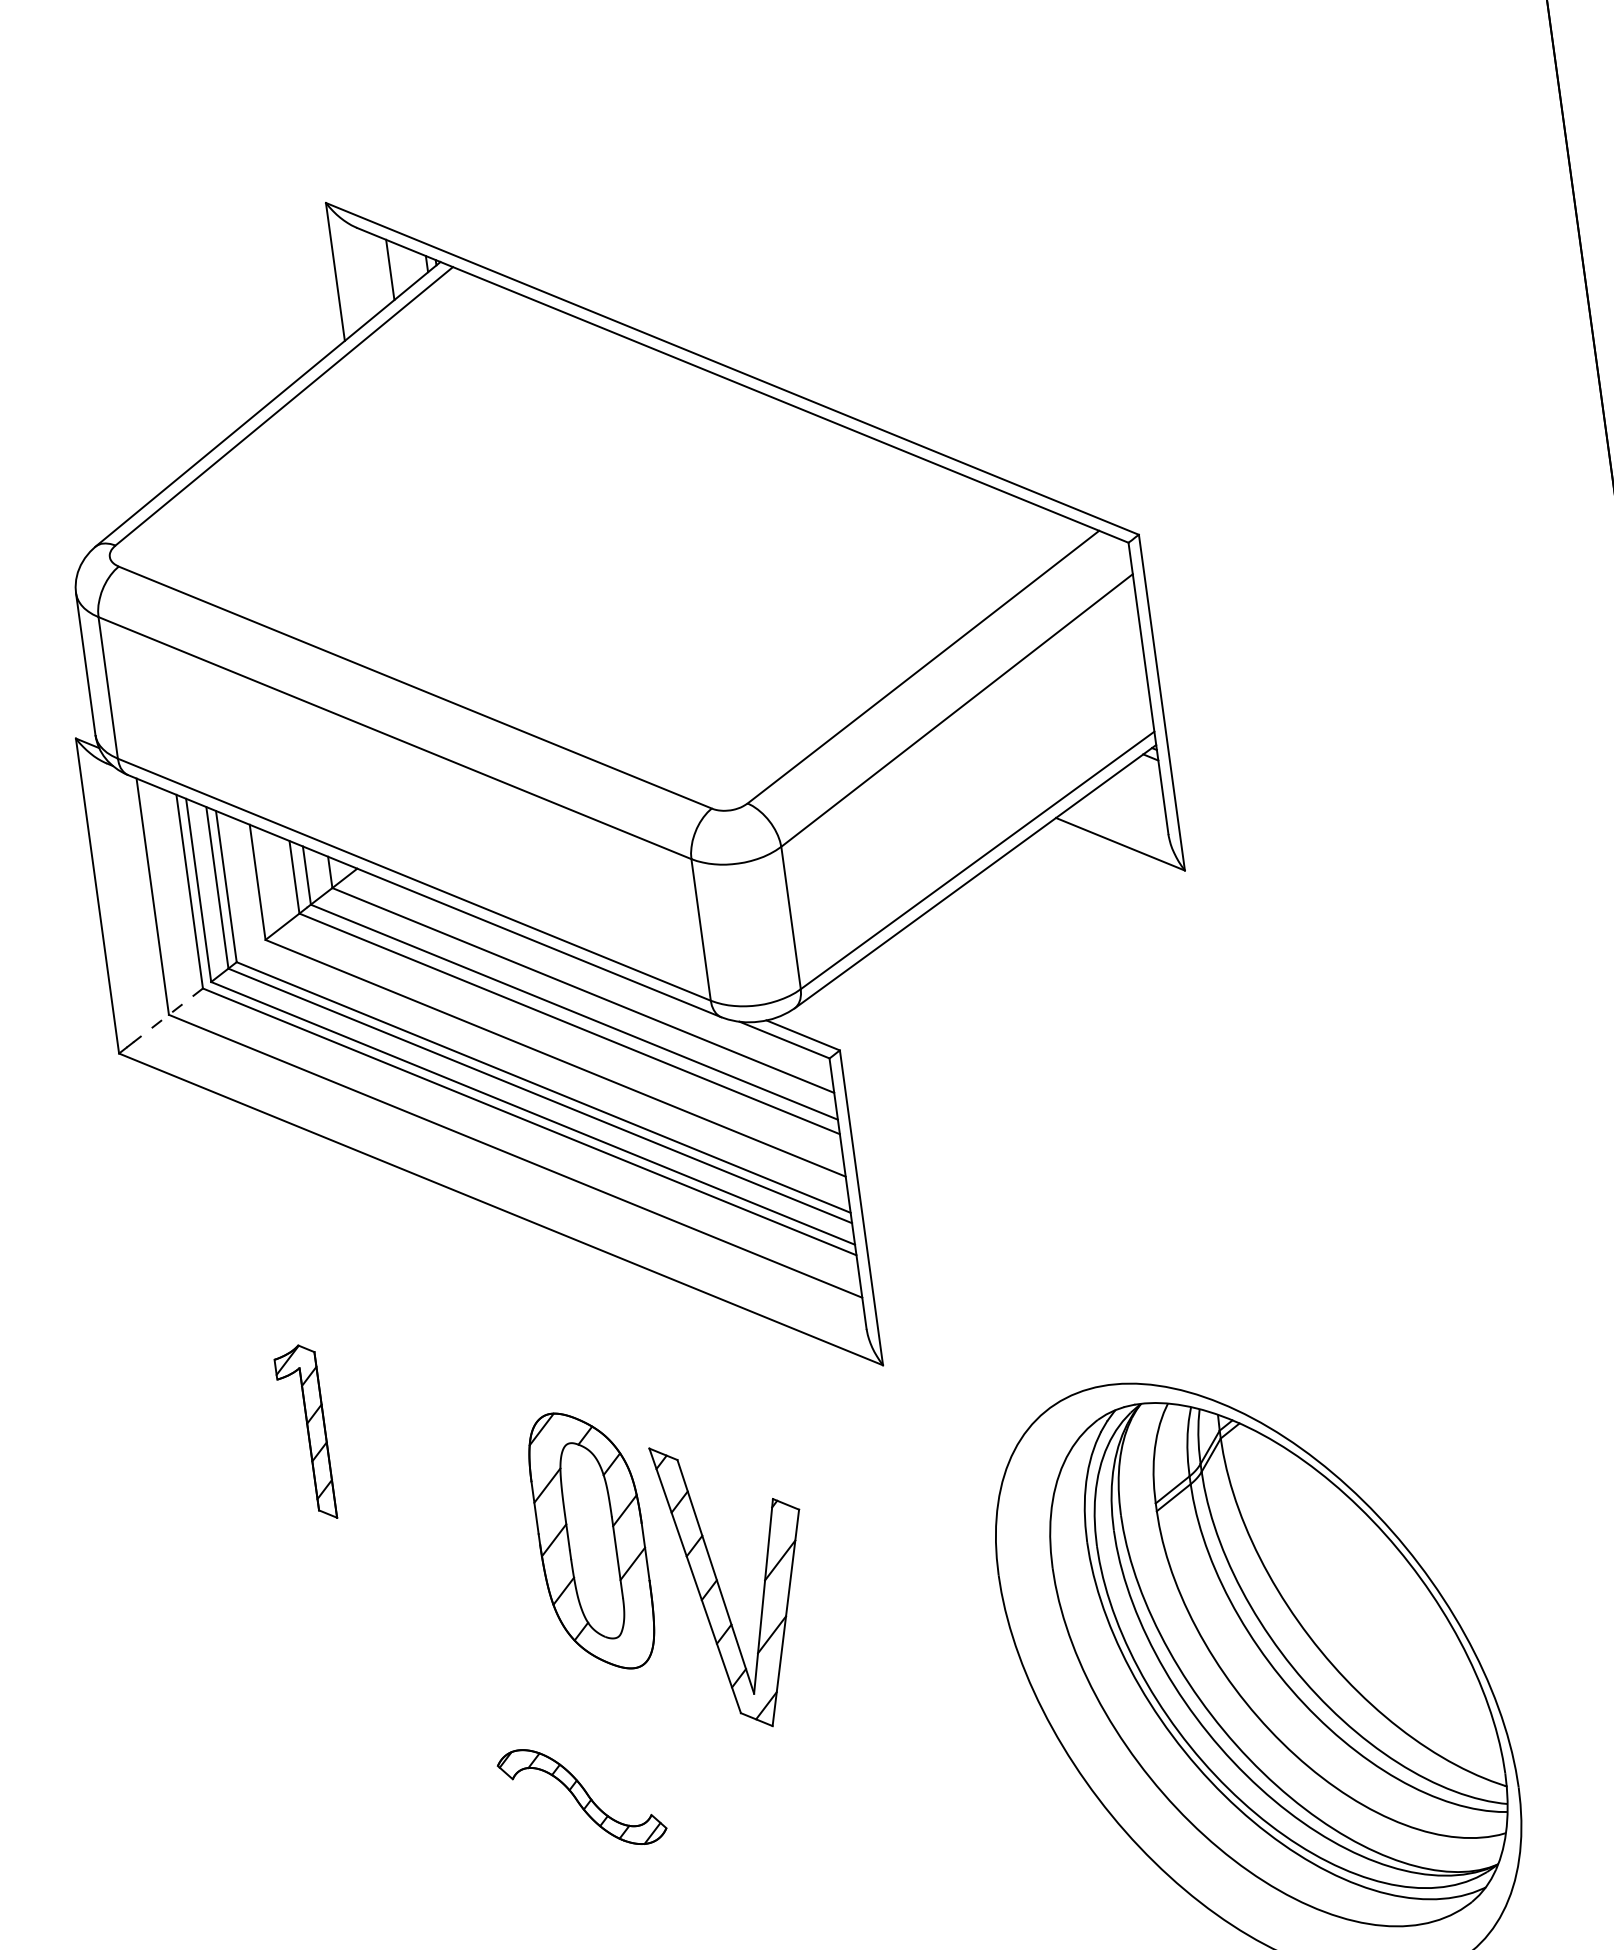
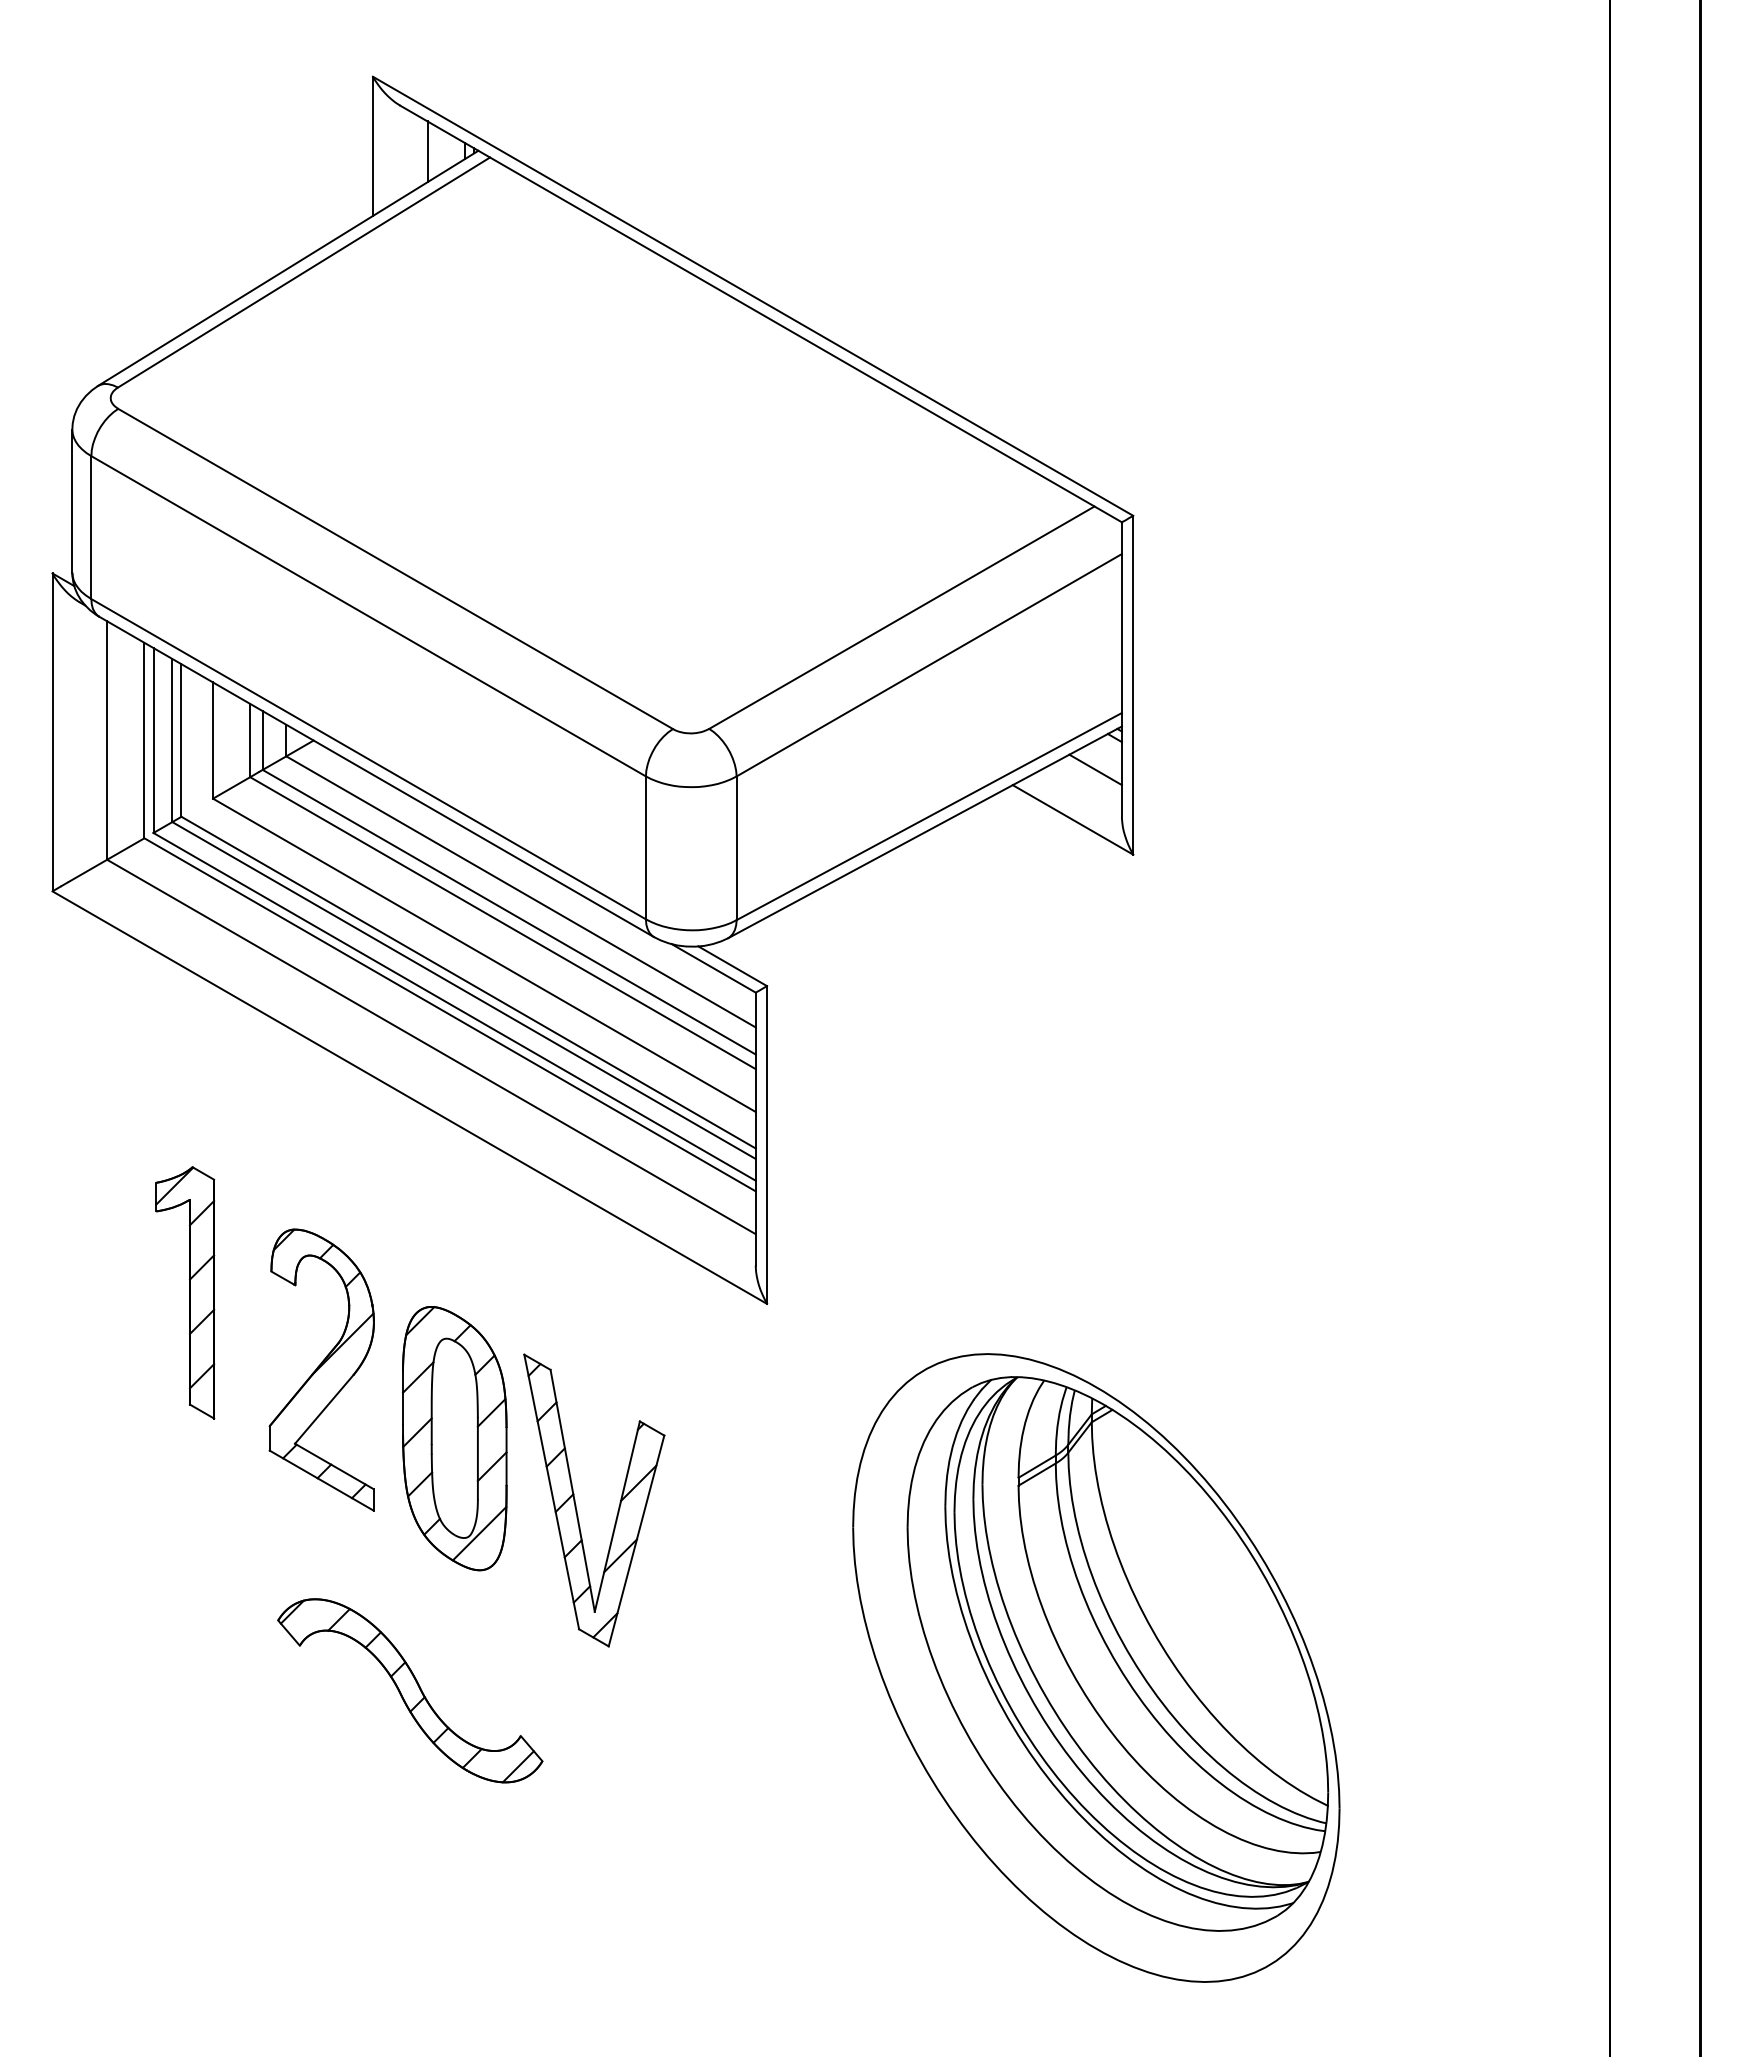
line: (1135, 791) -> (1095, 769), added
line: (168, 1015) -> (106, 860), dashed -> solid
part: (305, 1432) -> (185, 1292), size x1.43
part: (450, 1490) -> (321, 1369), added
line: (629, 1631) -> (479, 1533), added
part: (582, 1796) -> (410, 1690), size x1.67

